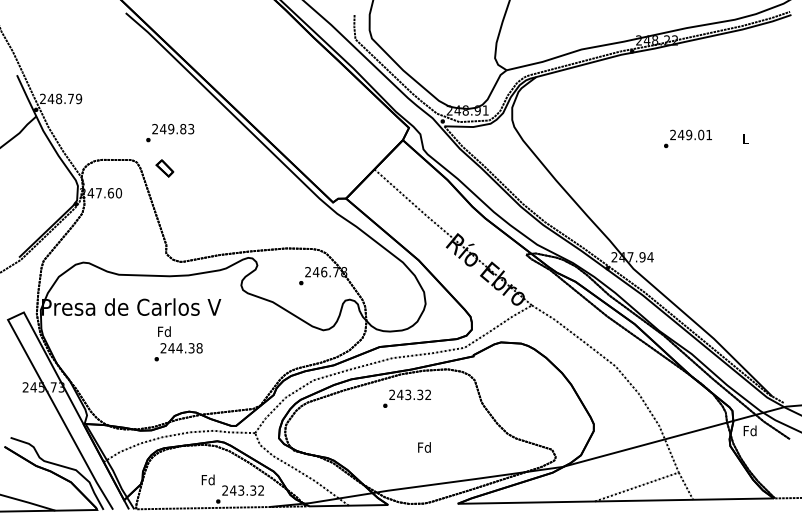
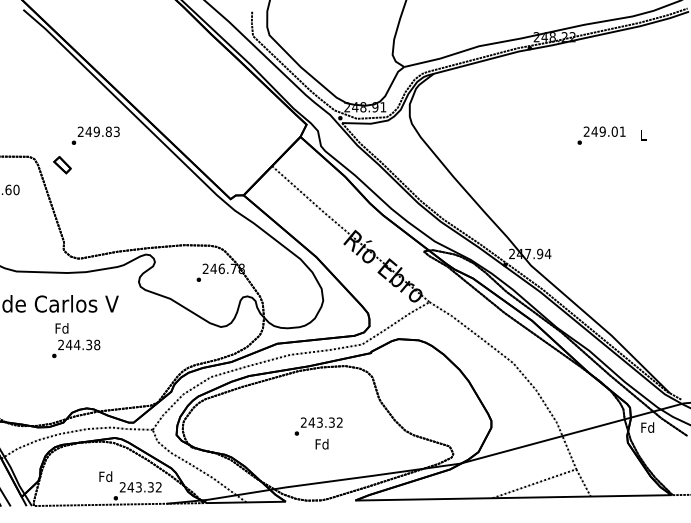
text: (170, 133) -> (96, 136), moved
text: (687, 138) -> (601, 135), moved
text: (406, 398) -> (318, 426), moved

